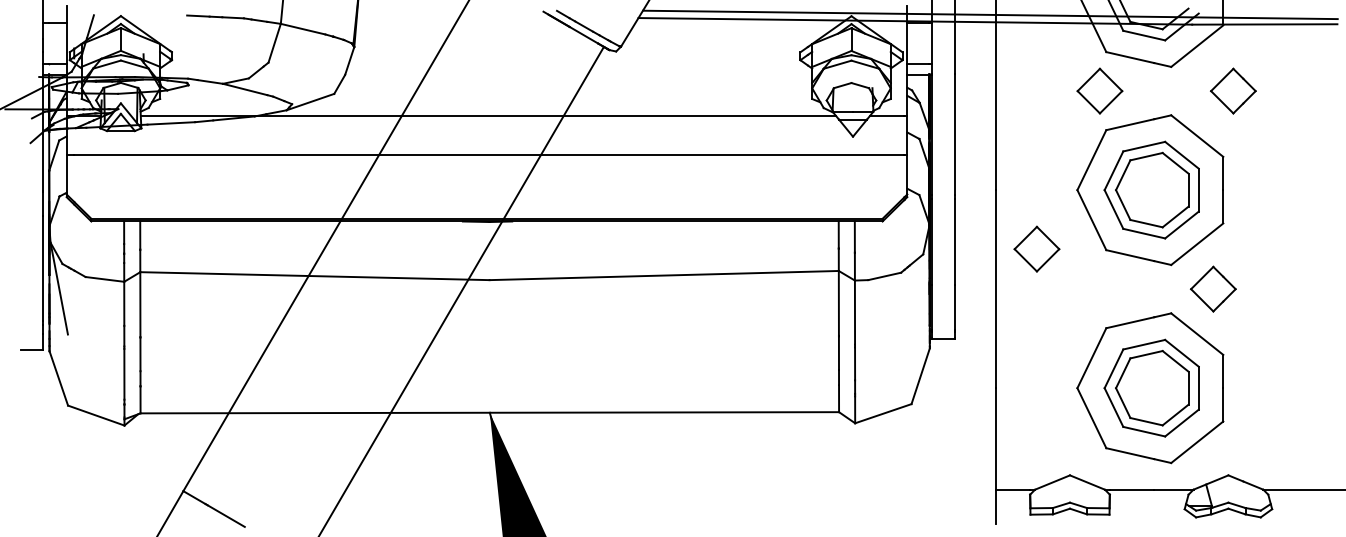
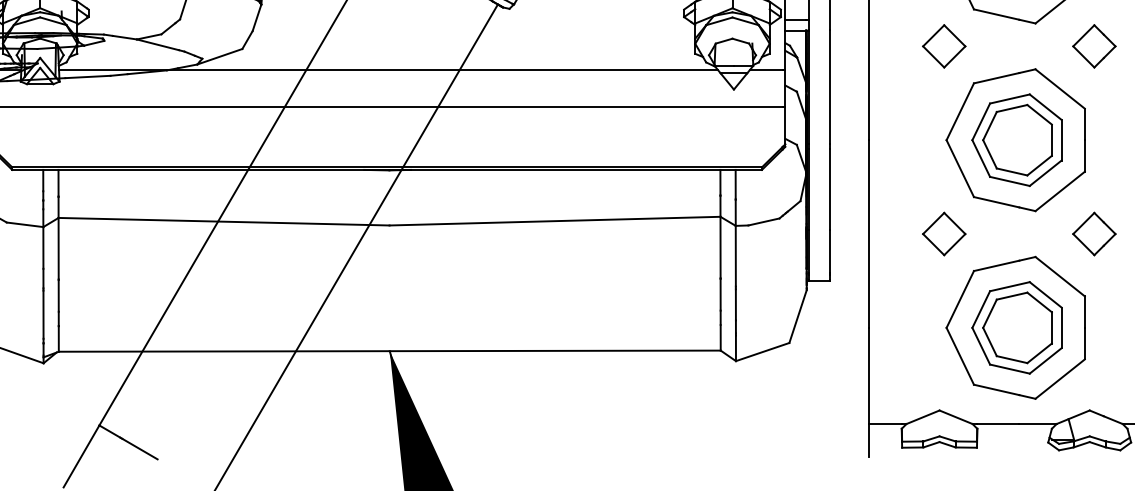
part: (1099, 90) -> (943, 45), moved
part: (1036, 248) -> (943, 233), moved
part: (1213, 288) -> (1094, 233), moved

